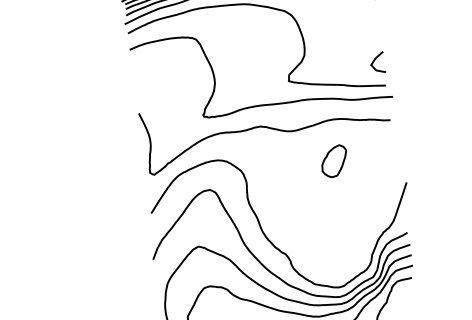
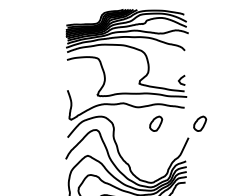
part: (428, 149) -> (200, 123), added

